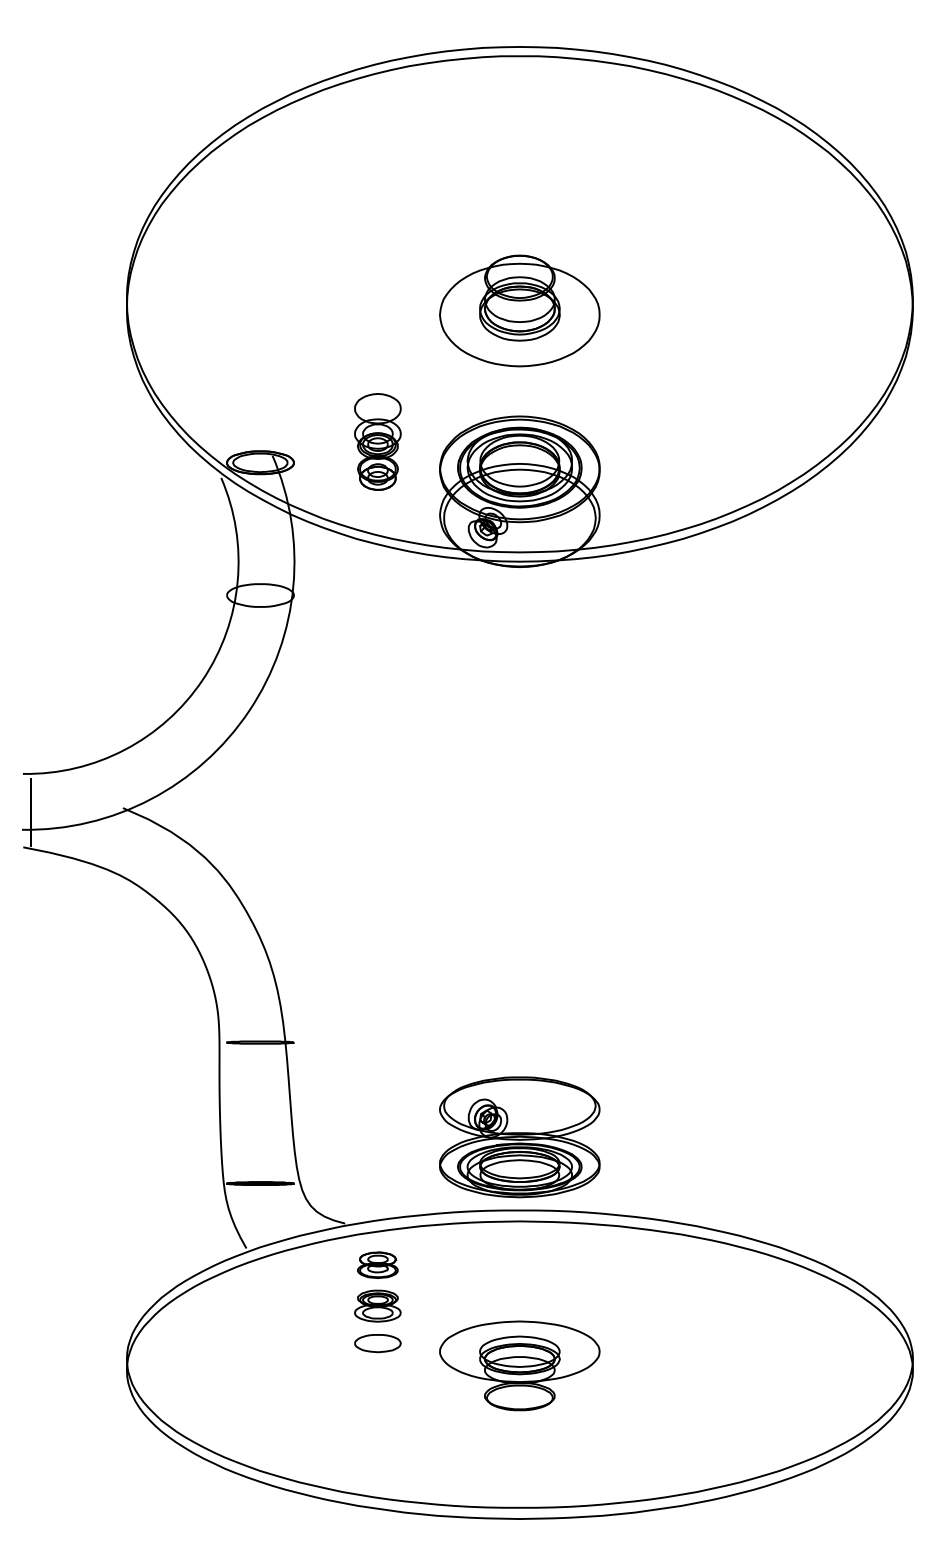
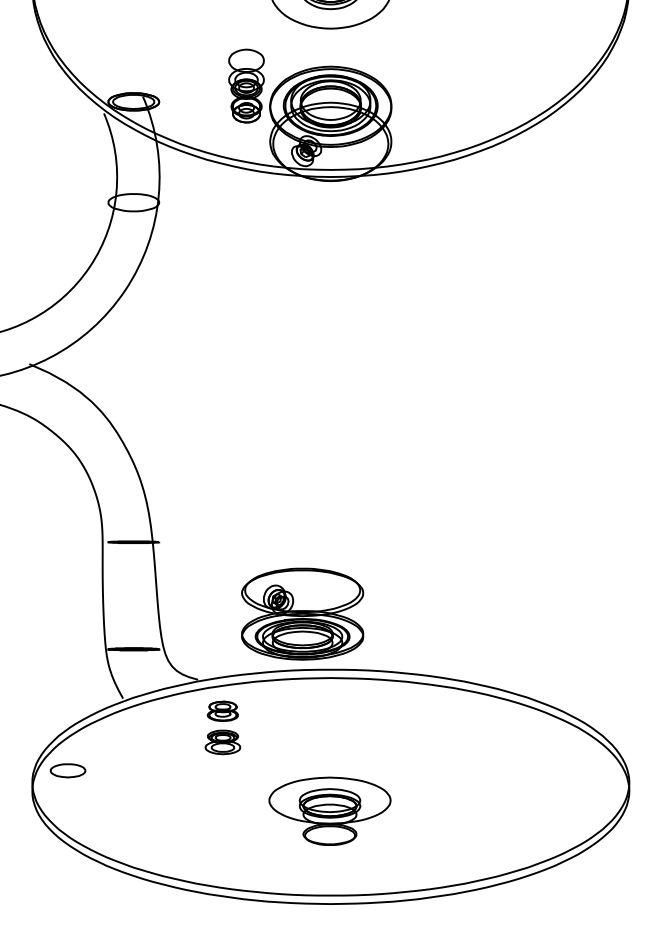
part: (377, 441) -> (246, 85), moved
part: (519, 1137) -> (302, 614), moved
part: (377, 1343) -> (67, 770), moved
part: (519, 1365) -> (329, 811), moved

